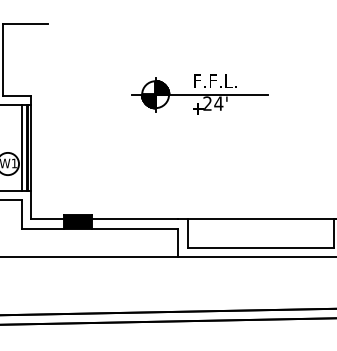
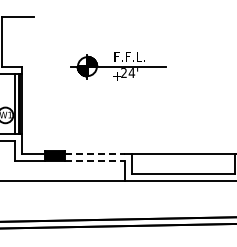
part: (199, 94) -> (118, 66), moved
line: (135, 219) -> (95, 154), solid -> dashed
line: (135, 229) -> (95, 161), solid -> dashed

